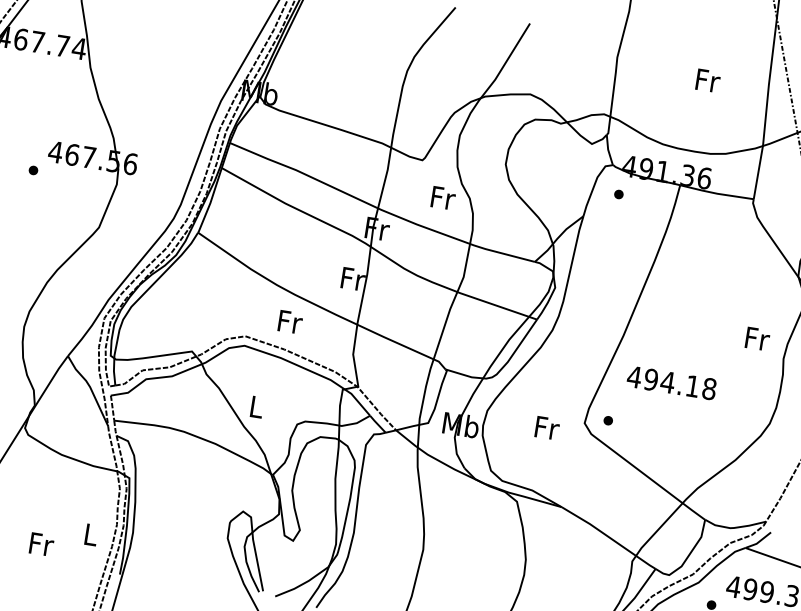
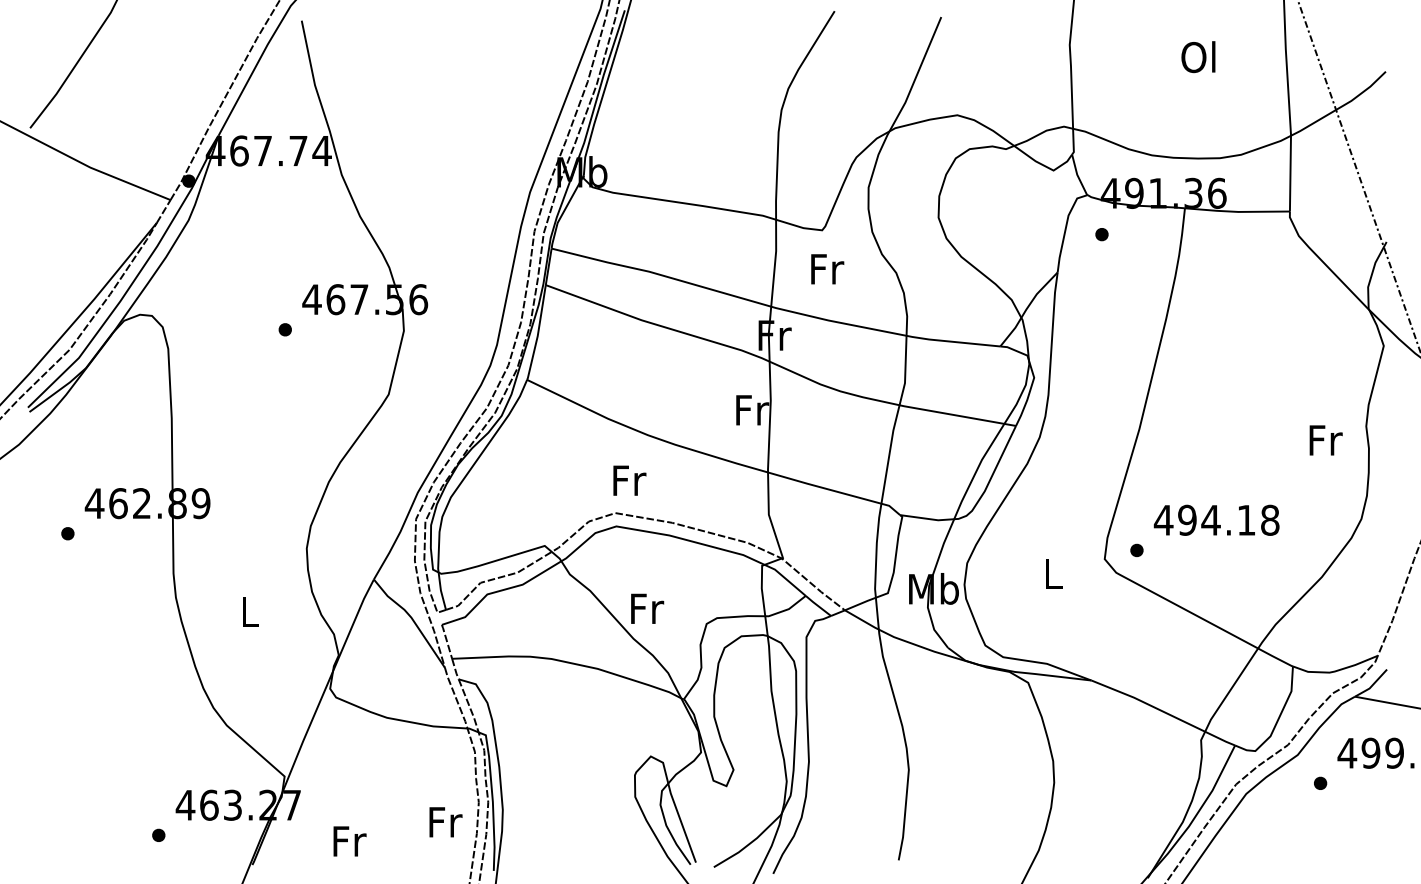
text: (707, 80) -> (1199, 57), Fr -> Ol
text: (443, 198) -> (827, 269), moved
text: (290, 322) -> (629, 480), moved
text: (757, 339) -> (1325, 440), moved
text: (671, 382) -> (1216, 519), moved
text: (257, 407) -> (647, 608), L -> Fr
text: (546, 428) -> (1053, 574), Fr -> L
text: (91, 535) -> (445, 822), L -> Fr
text: (41, 544) -> (349, 841), moved

